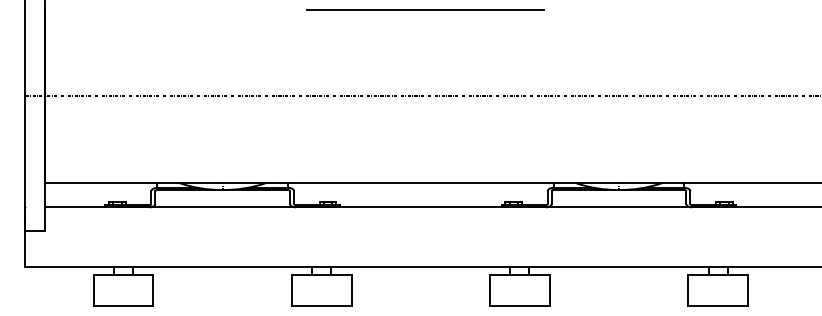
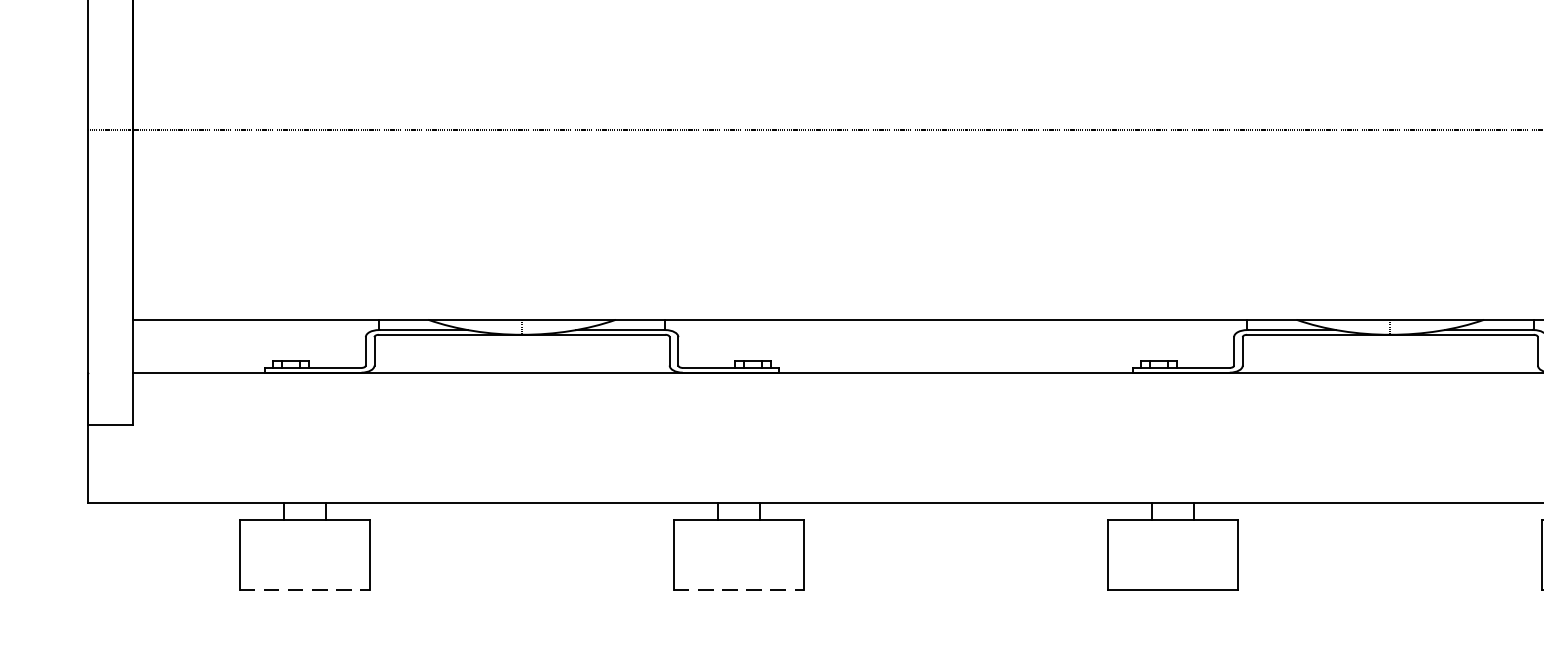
line: (123, 306) -> (304, 589), solid -> dashed
line: (321, 306) -> (738, 589), solid -> dashed

